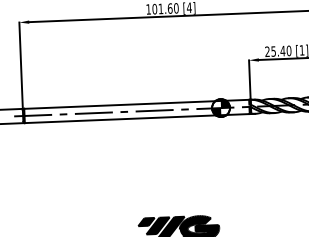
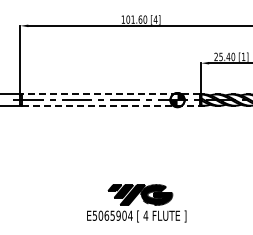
line: (136, 104) -> (110, 94), solid -> dashed
line: (138, 118) -> (111, 105), solid -> dashed

